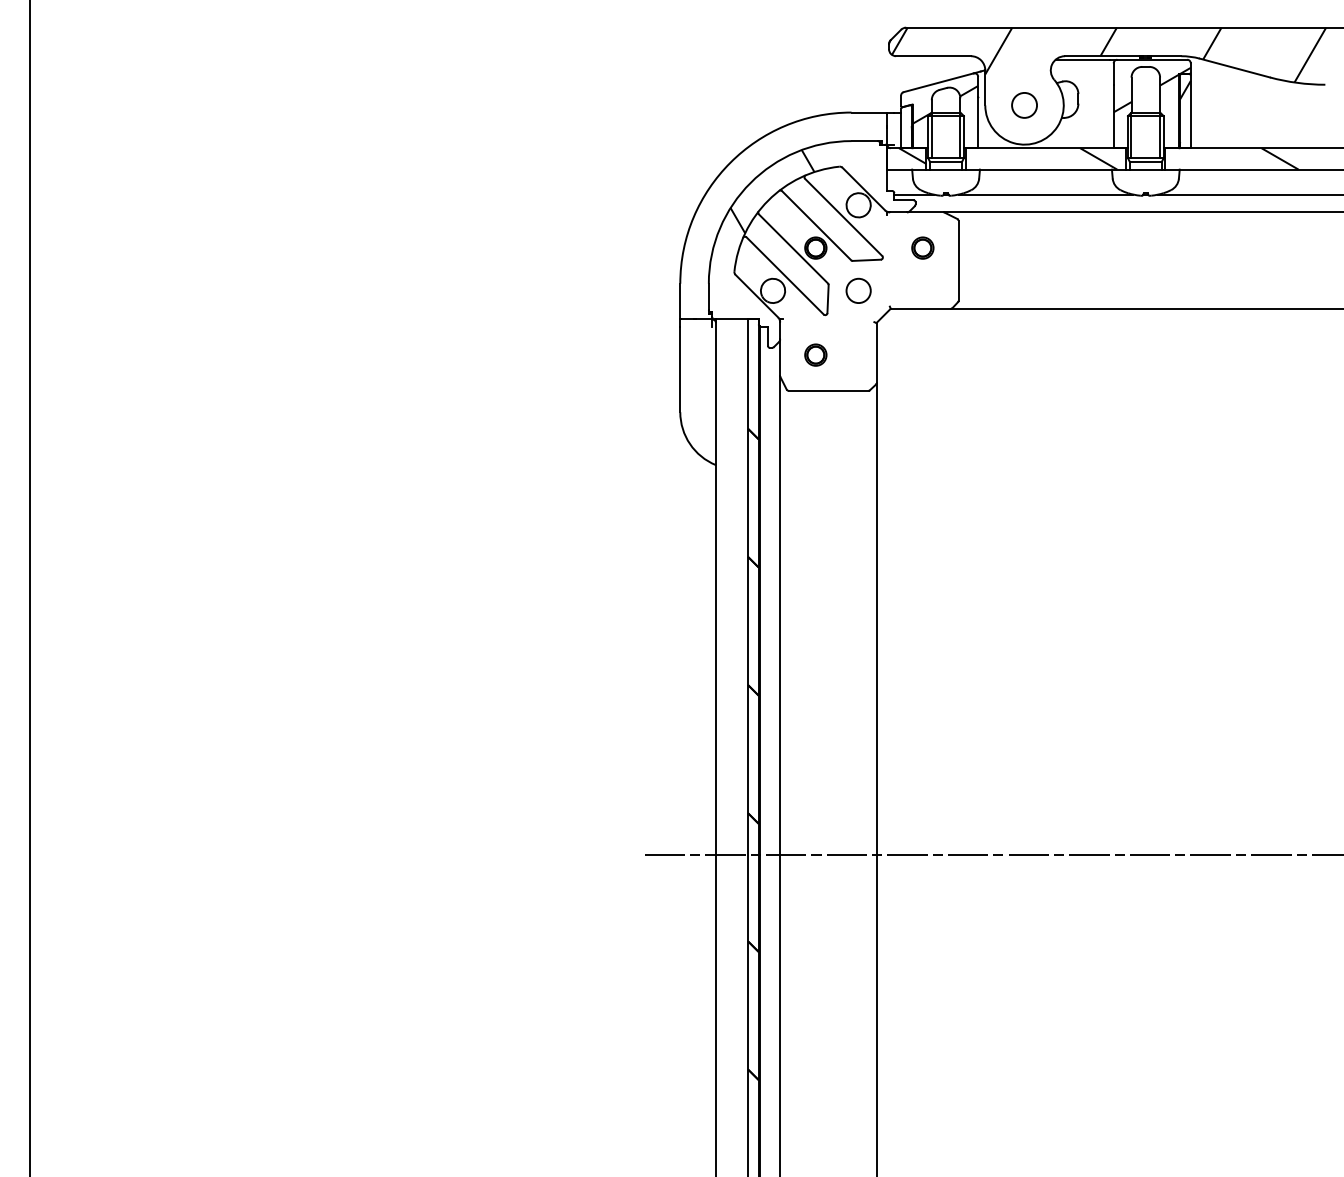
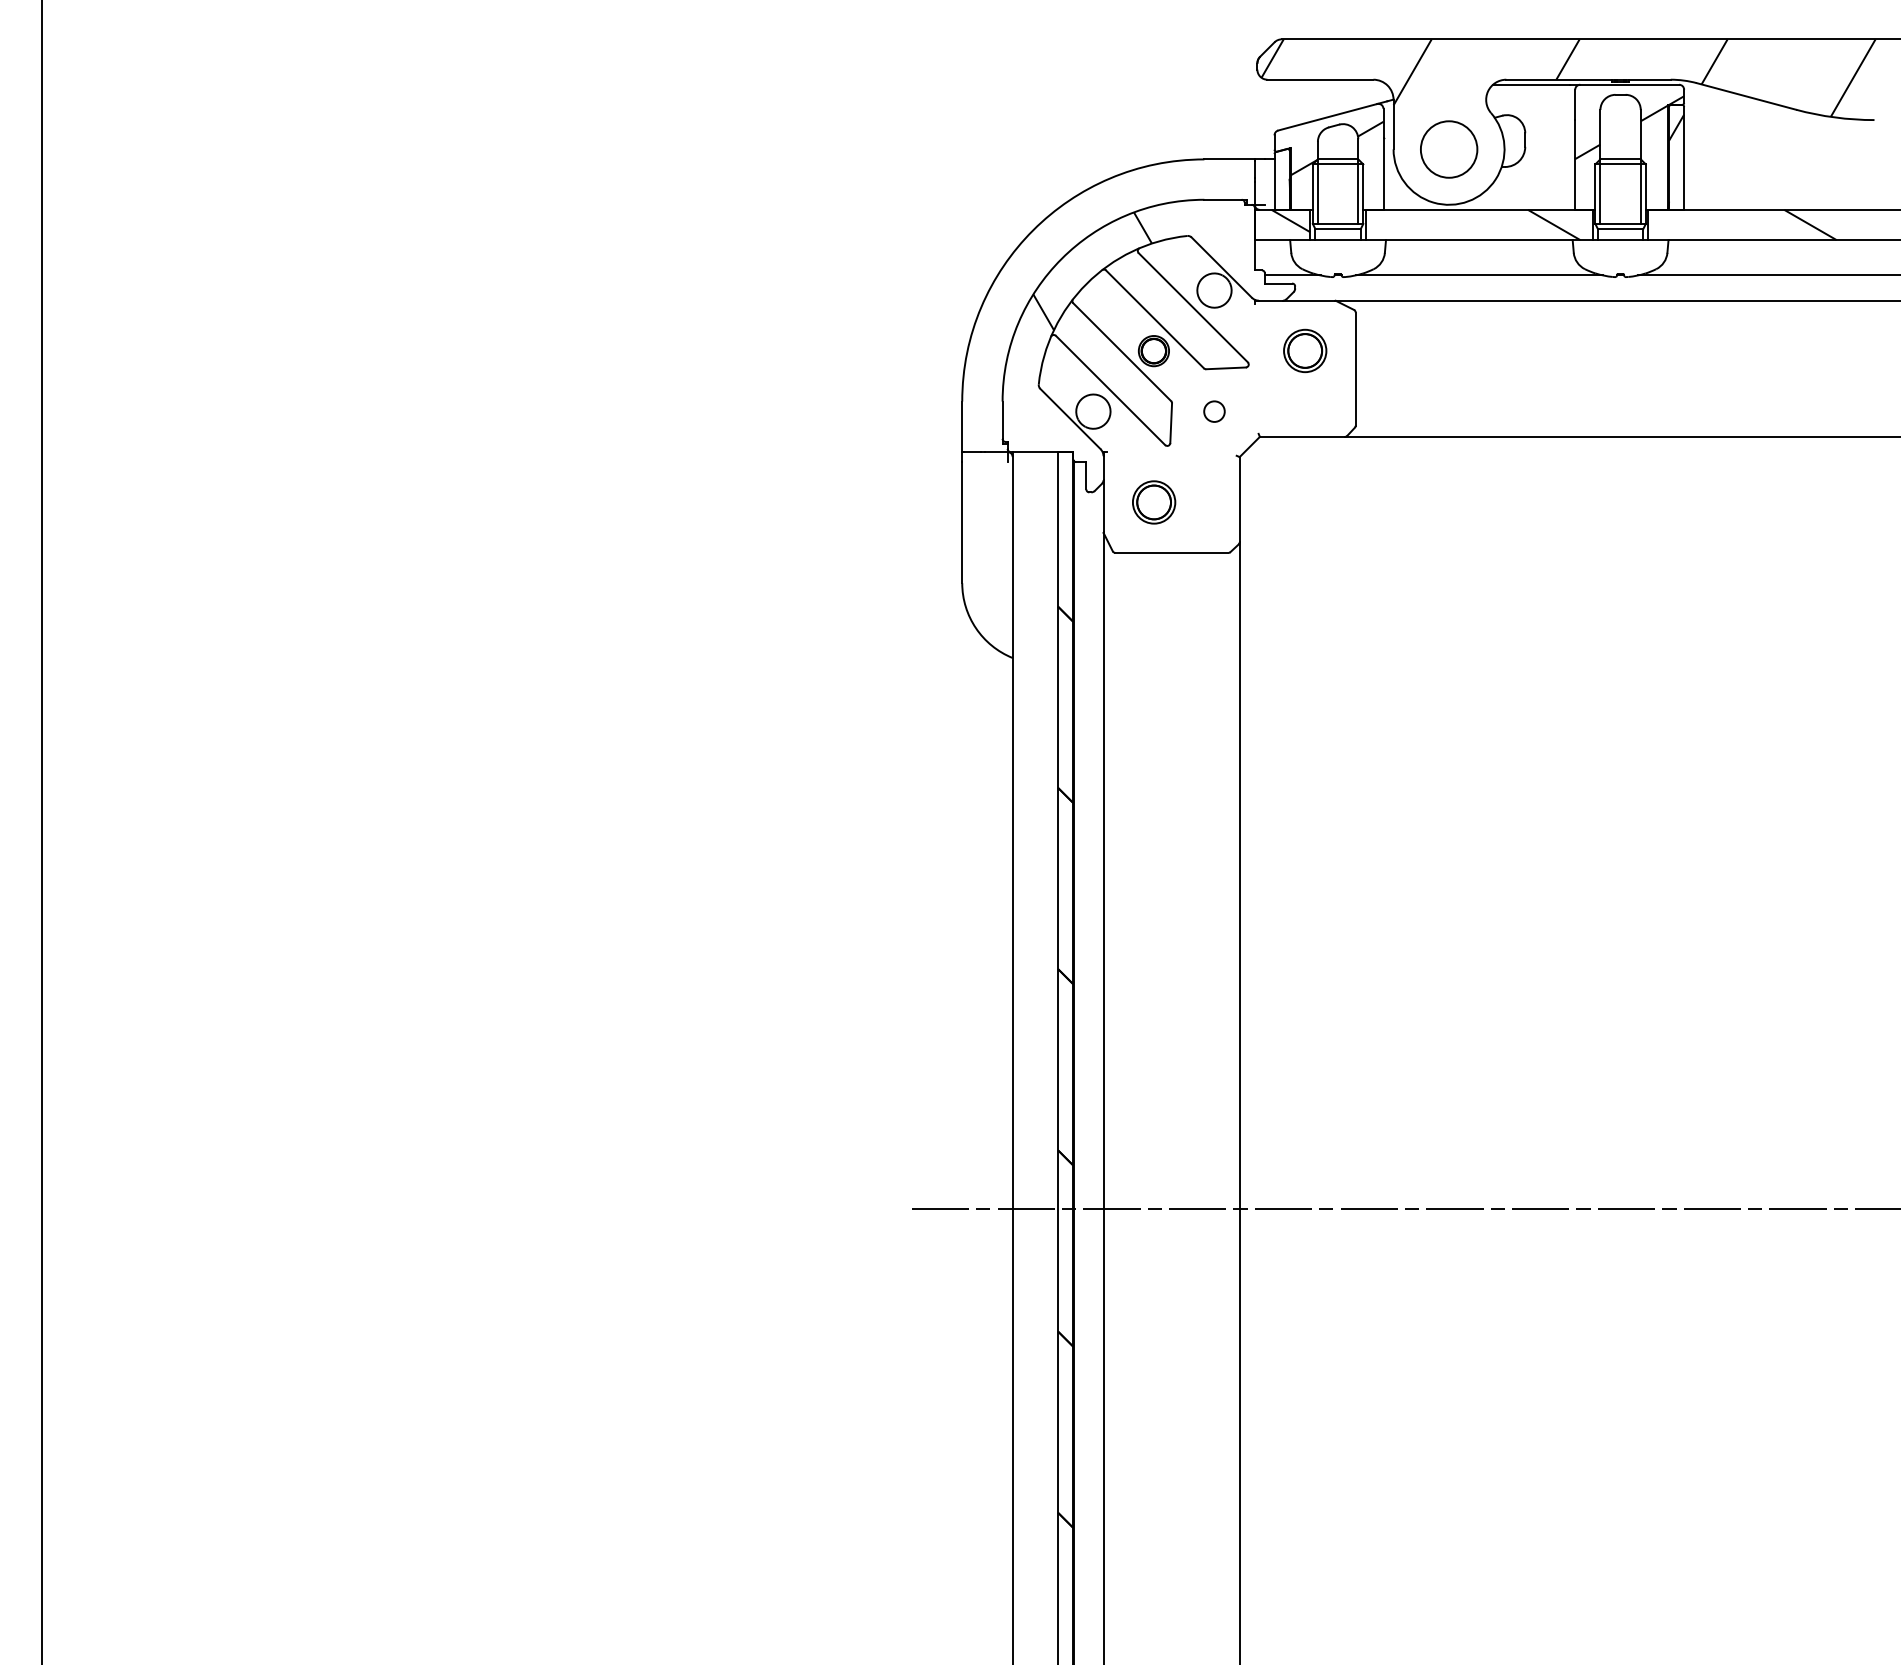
circle: (1024, 104) -> (1448, 148), size x1.6
part: (923, 248) -> (1305, 351), size x1.4
circle: (858, 290) -> (1214, 411), size x0.6
part: (815, 355) -> (1153, 502), size x1.4

